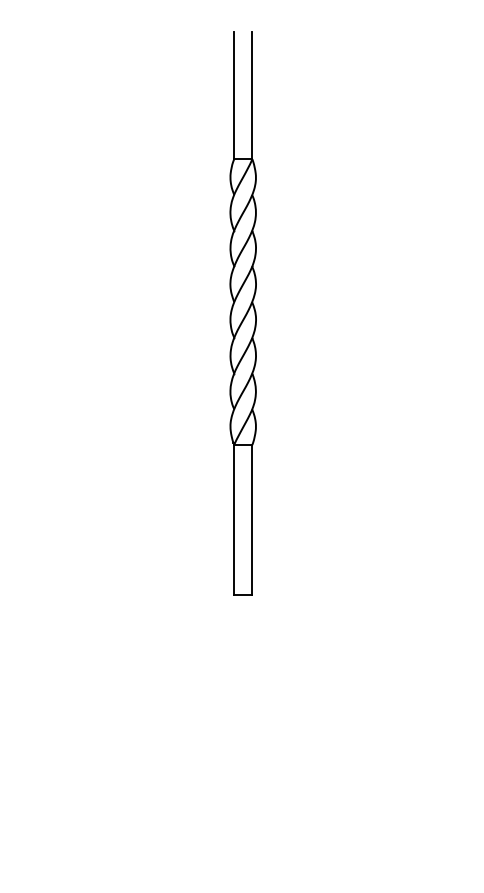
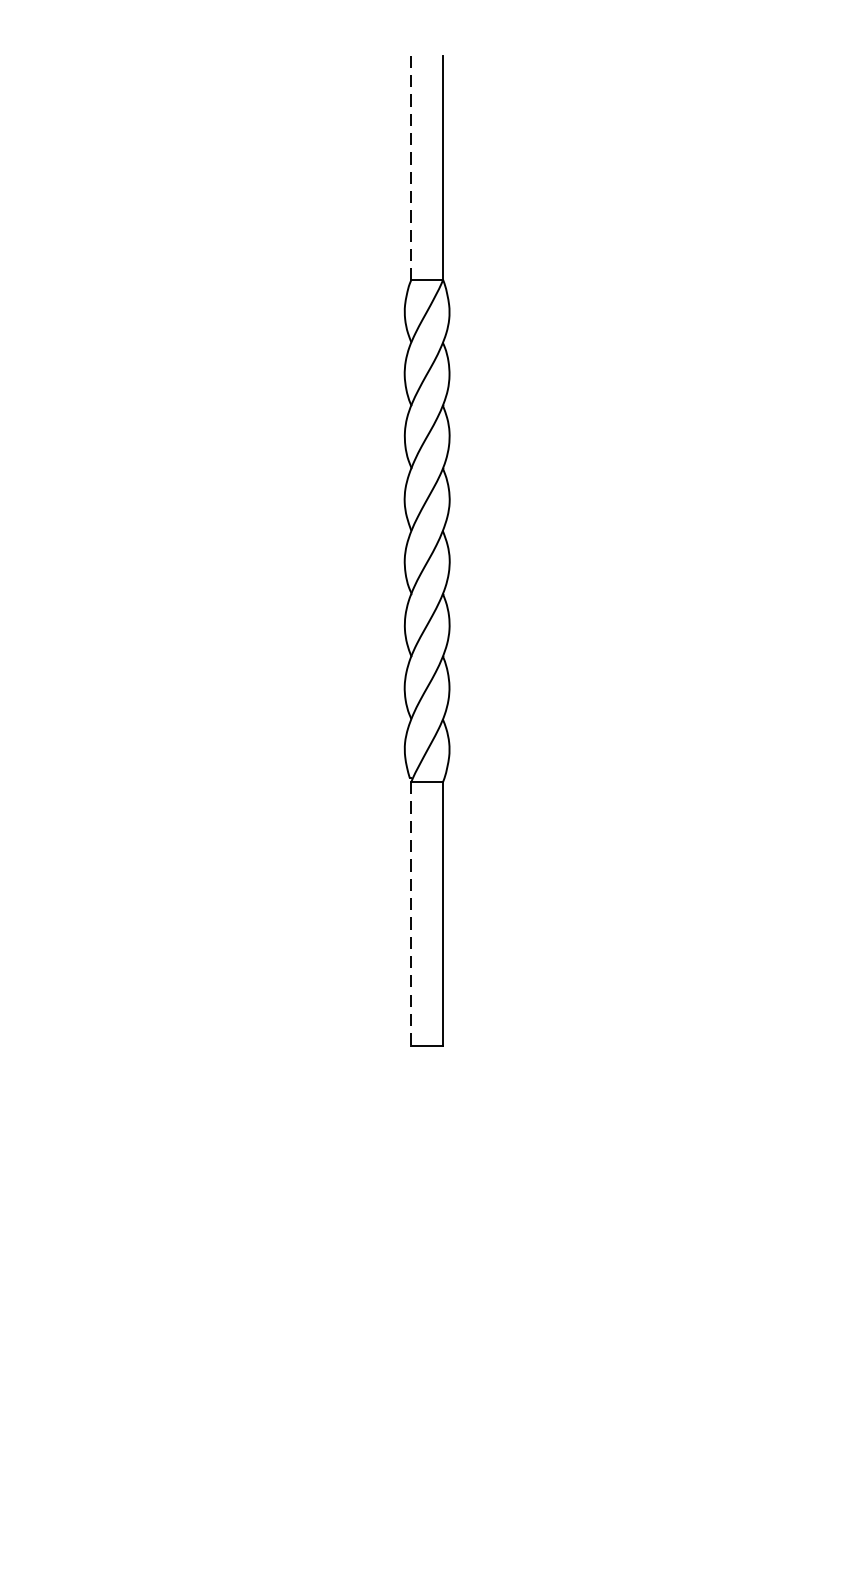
line: (234, 95) -> (411, 167), solid -> dashed
line: (234, 520) -> (411, 914), solid -> dashed

